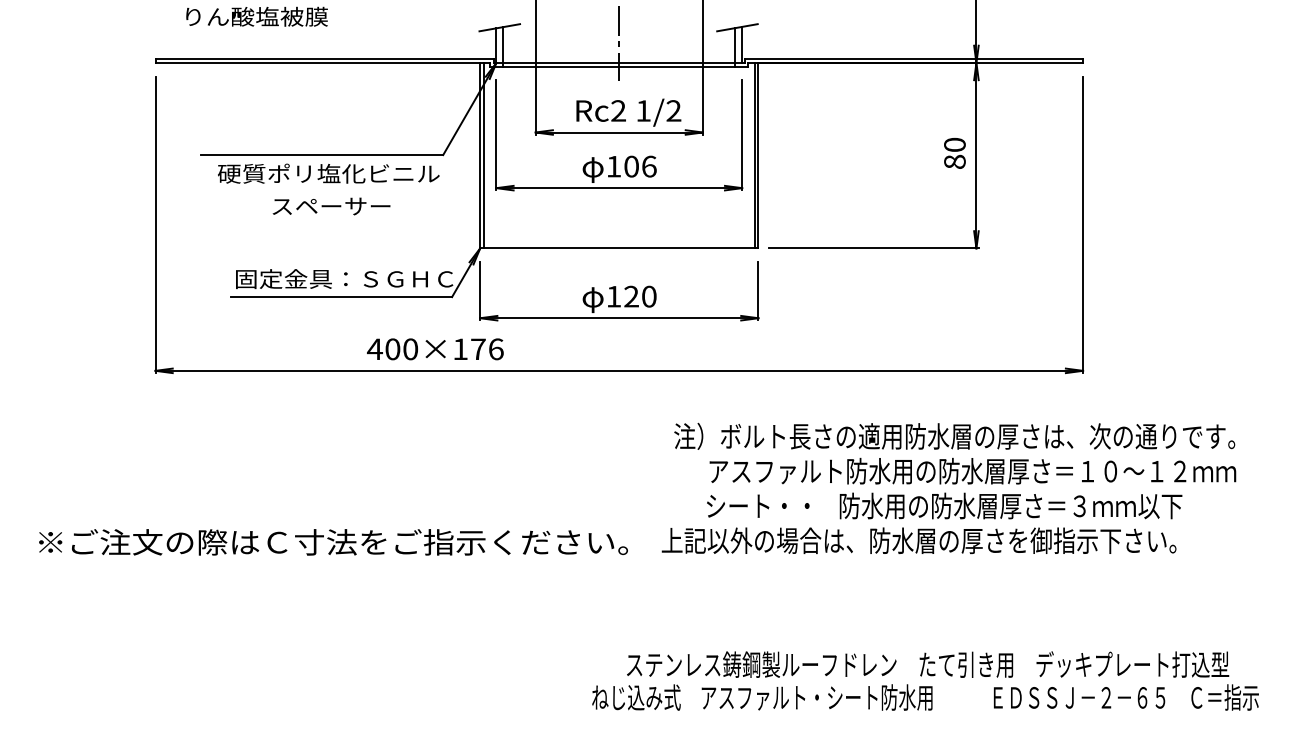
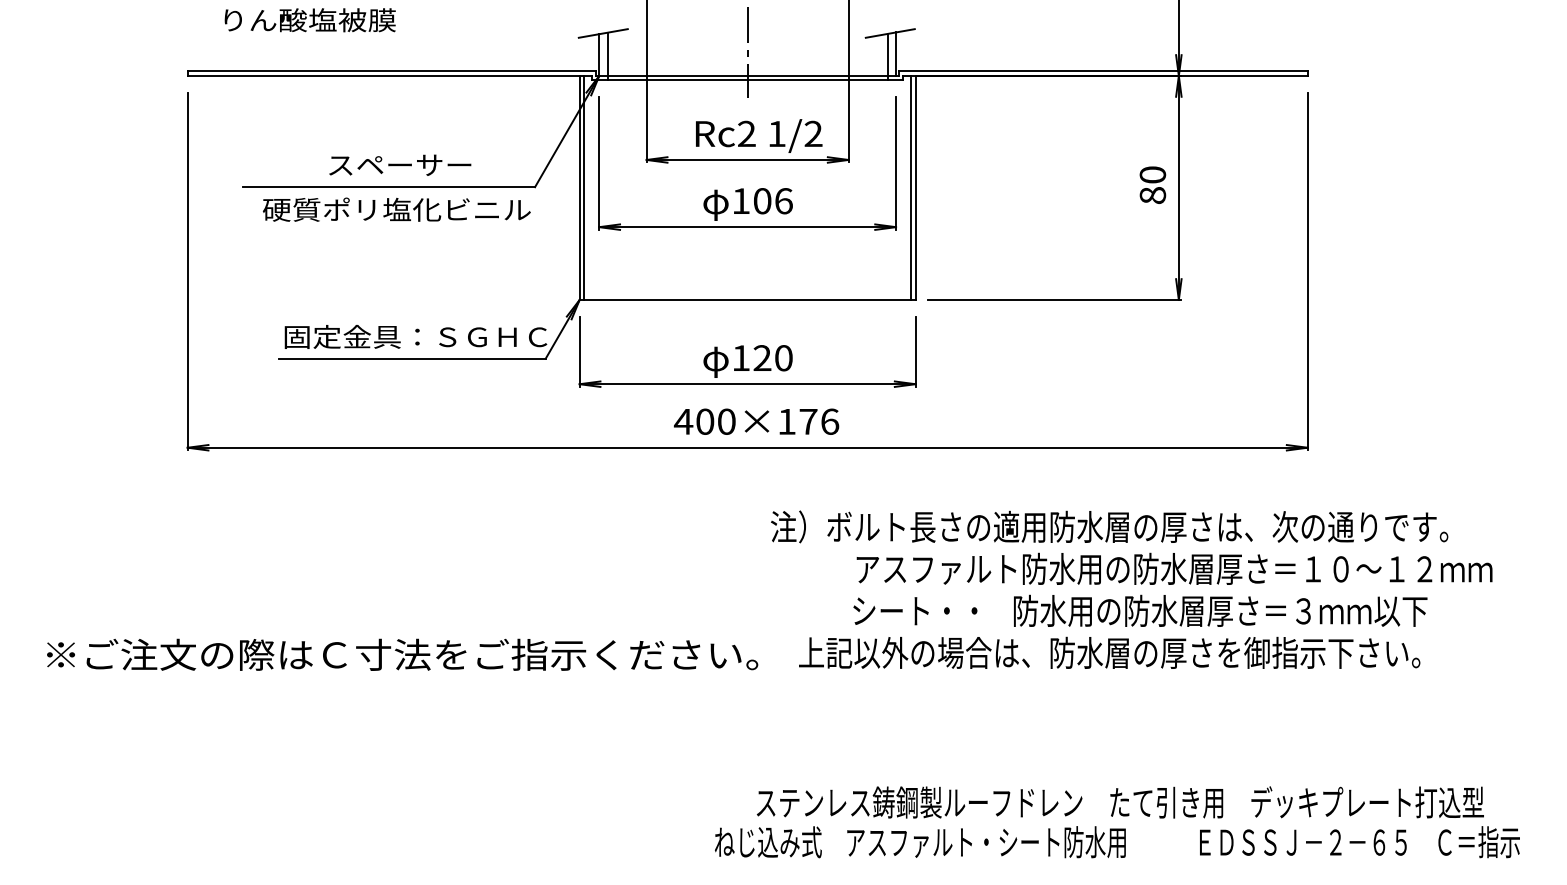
text: (331, 205) -> (400, 164), moved
text: (435, 349) -> (756, 421), moved
text: (954, 436) -> (1109, 526), moved

